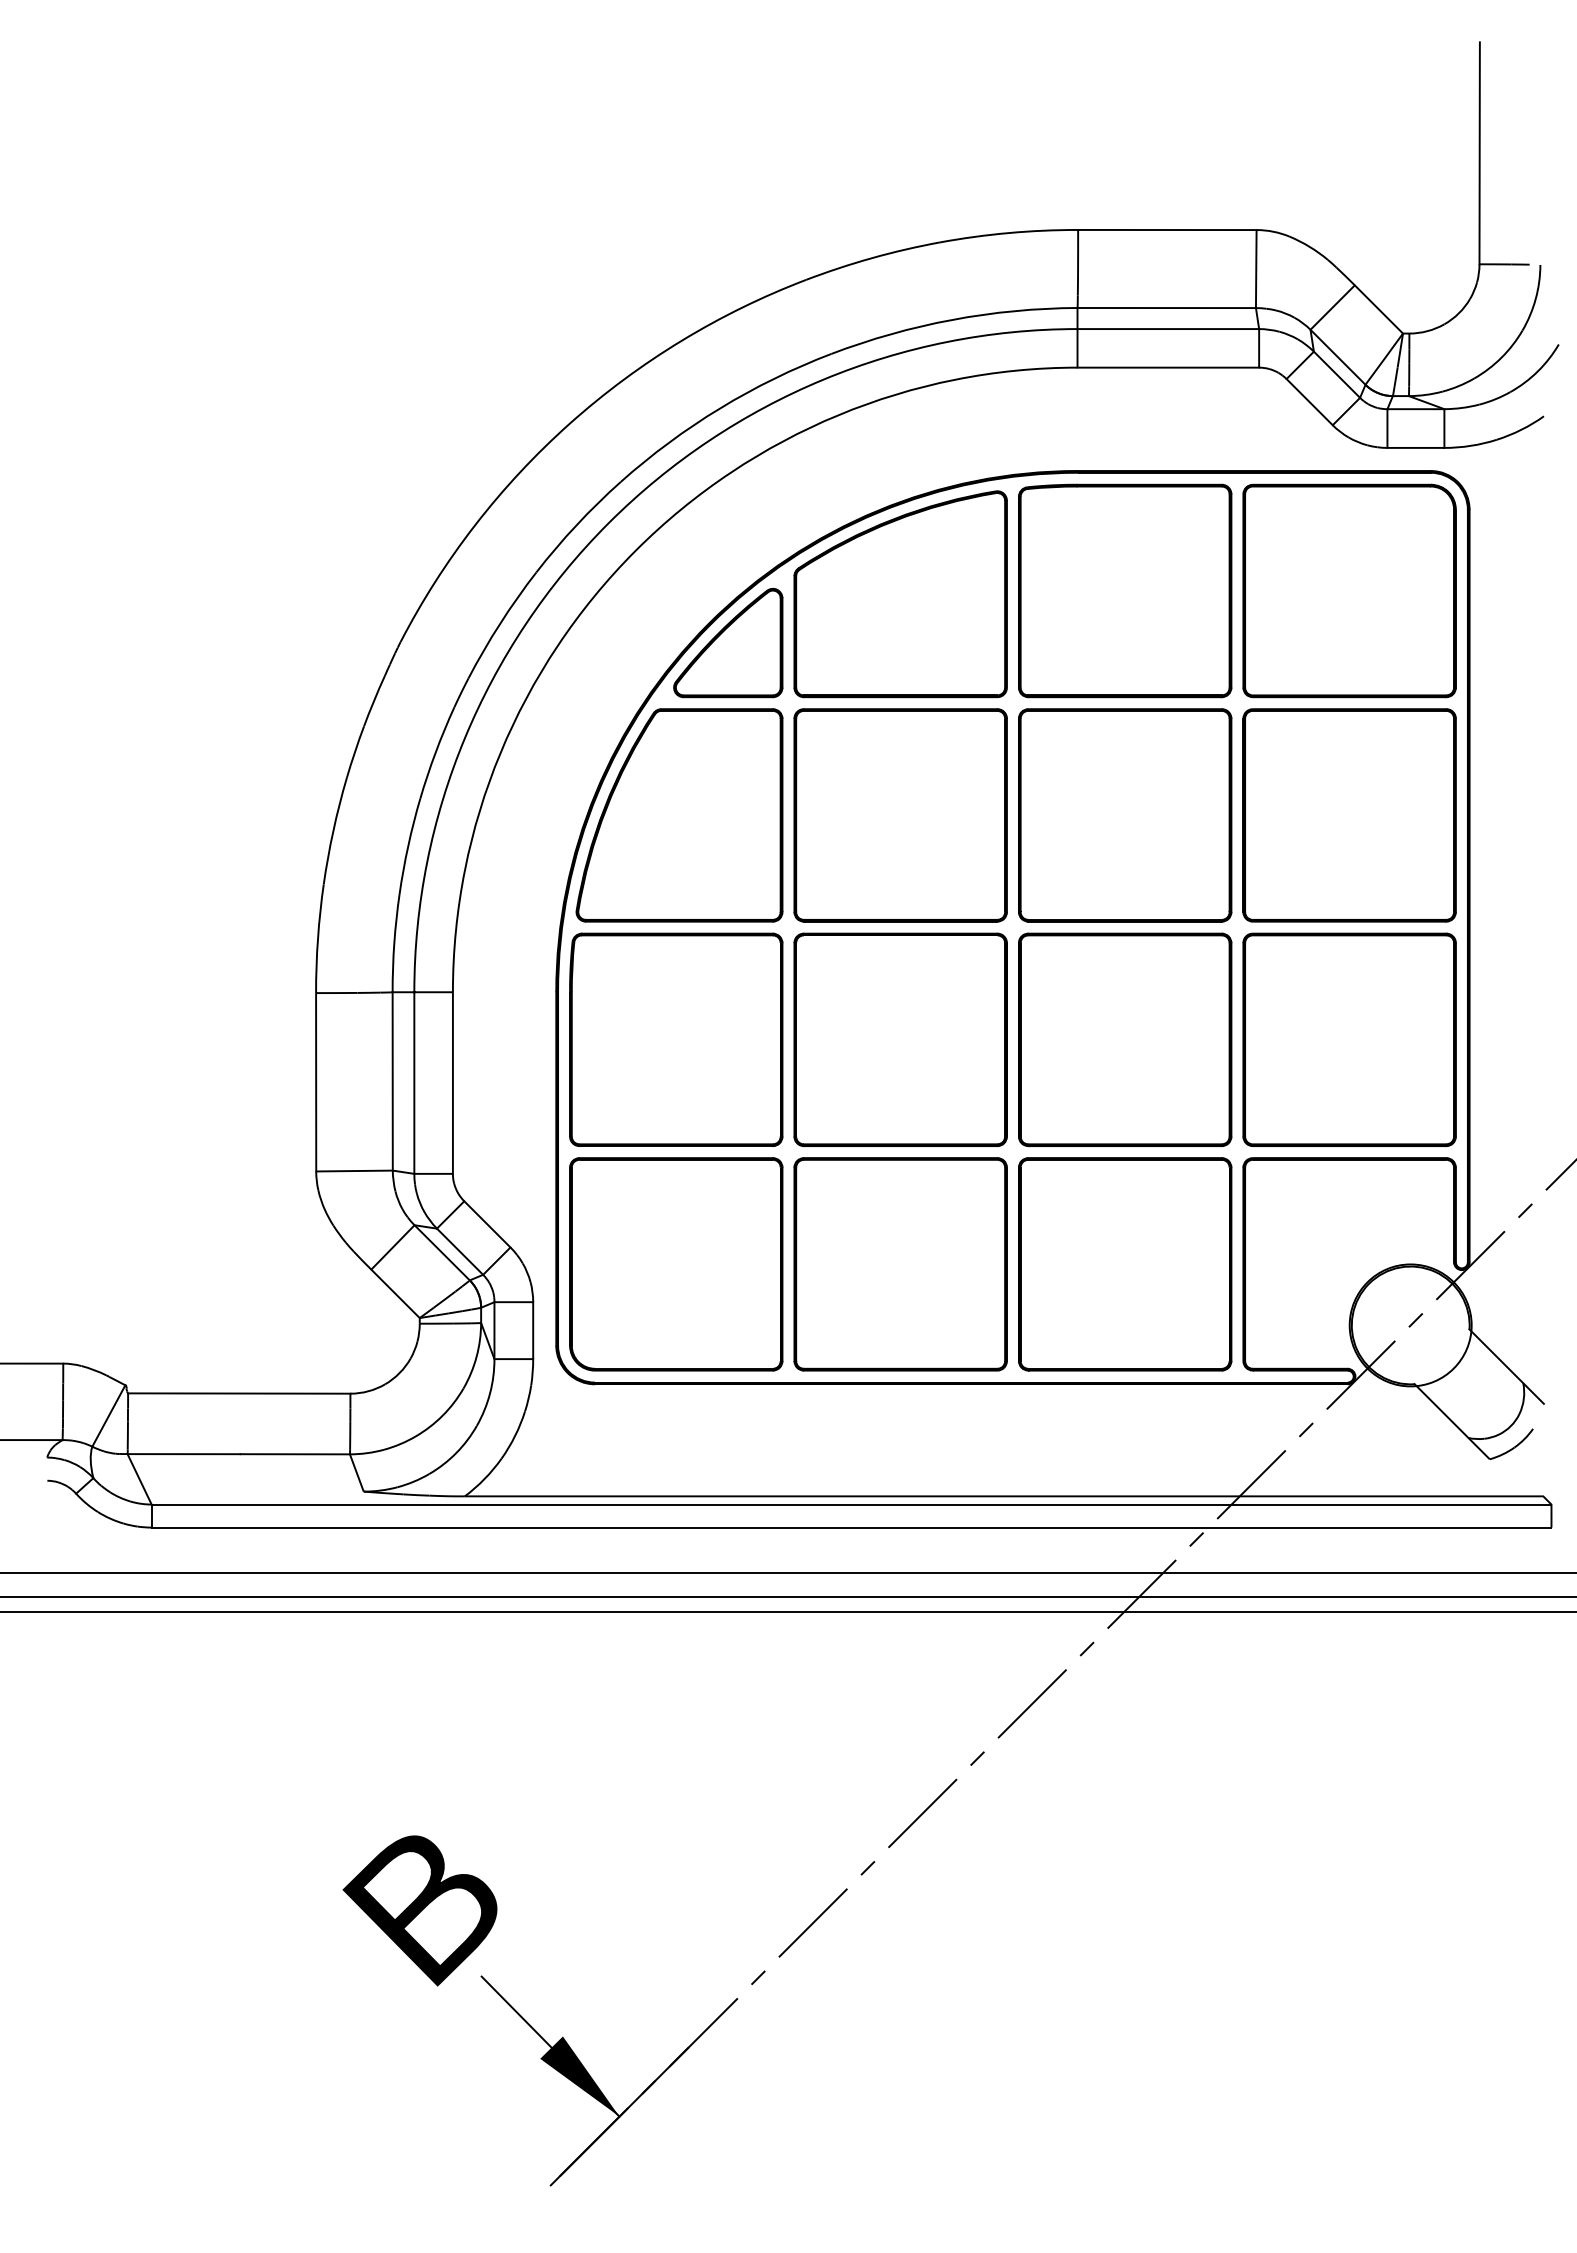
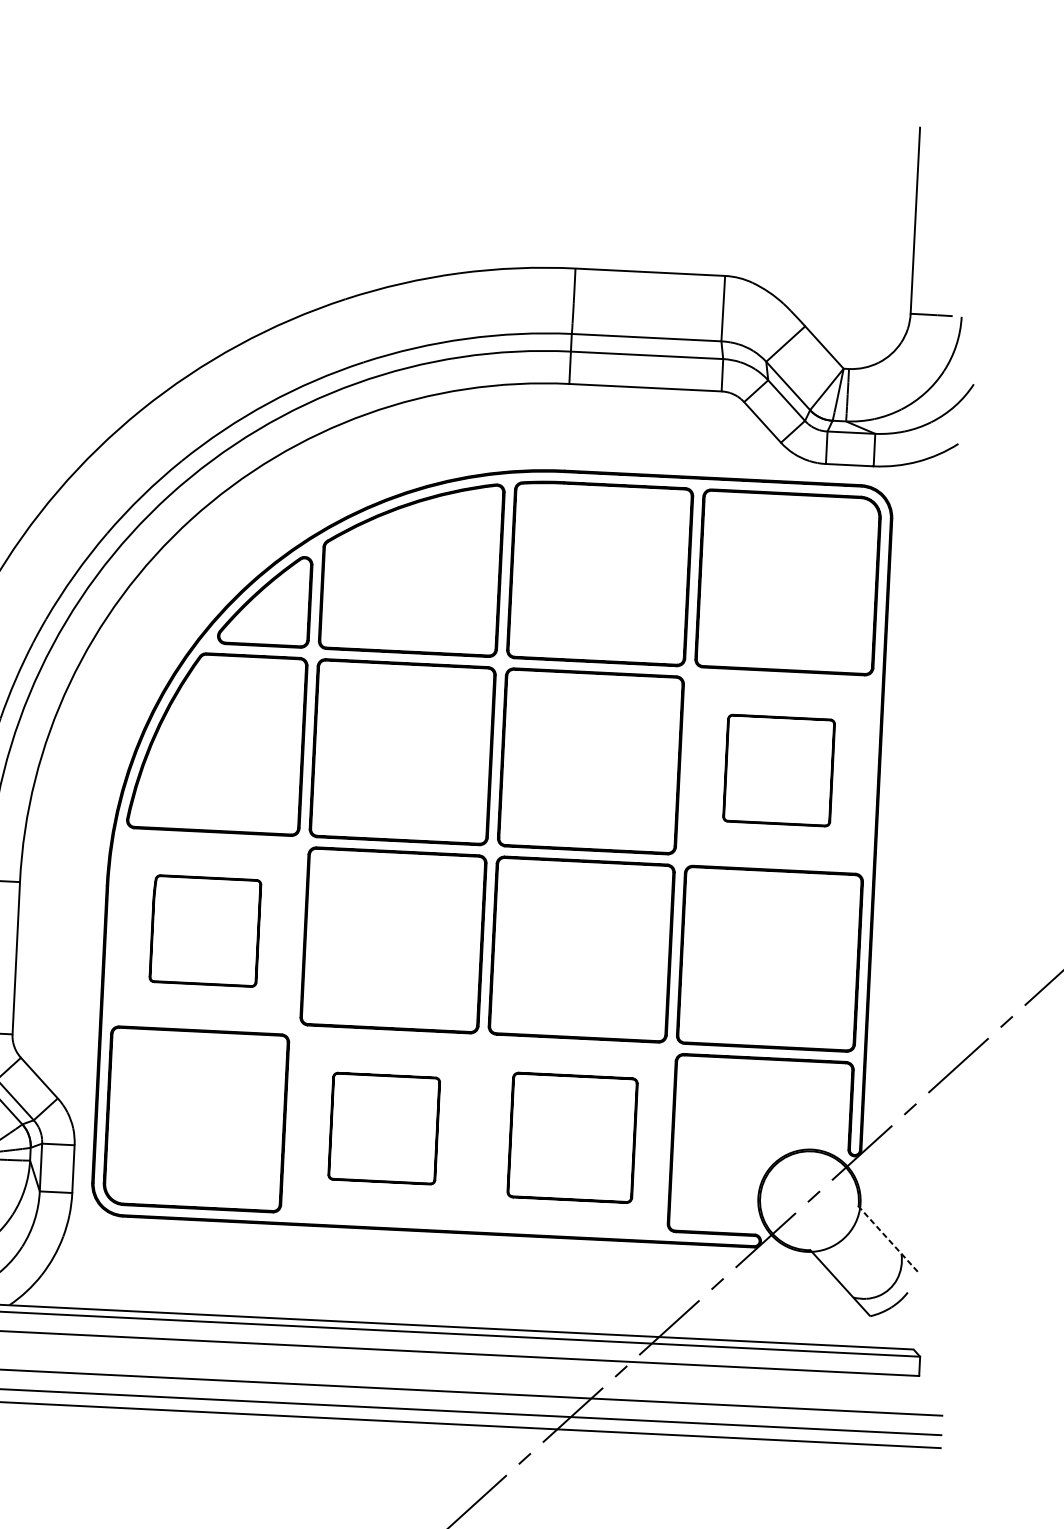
part: (1349, 815) -> (779, 770), size x0.6
part: (676, 1039) -> (205, 930), size x0.6
part: (900, 1264) -> (384, 1128), size x0.6
part: (1125, 1264) -> (572, 1137), size x0.7
line: (1506, 1366) -> (888, 1239), solid -> dashed

